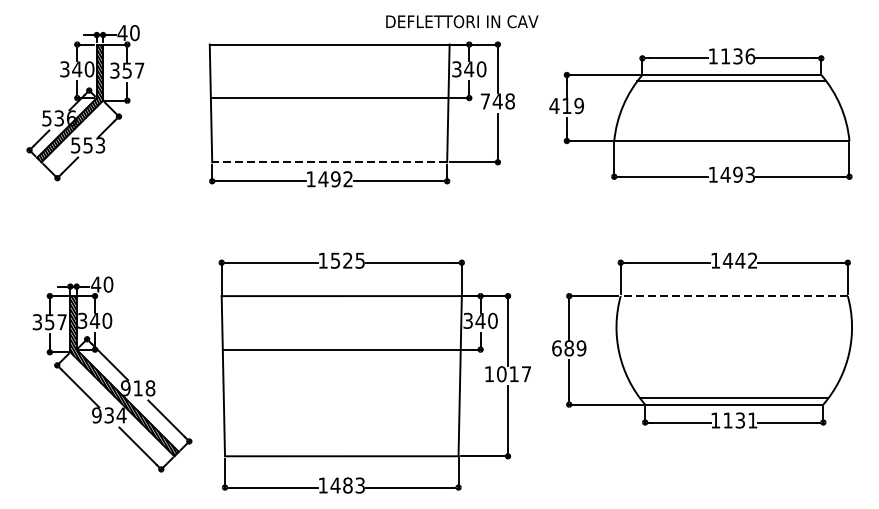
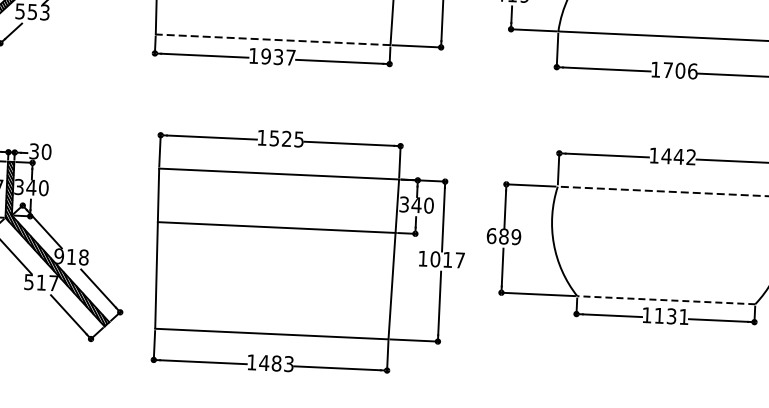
text: (737, 174) -> (679, 70), 1493 -> 1706
text: (335, 179) -> (278, 57), 1492 -> 1937
text: (96, 284) -> (34, 151), 40 -> 30
line: (734, 398) -> (666, 294), removed
line: (733, 404) -> (665, 300), solid -> dashed
text: (109, 415) -> (41, 282), 934 -> 517

